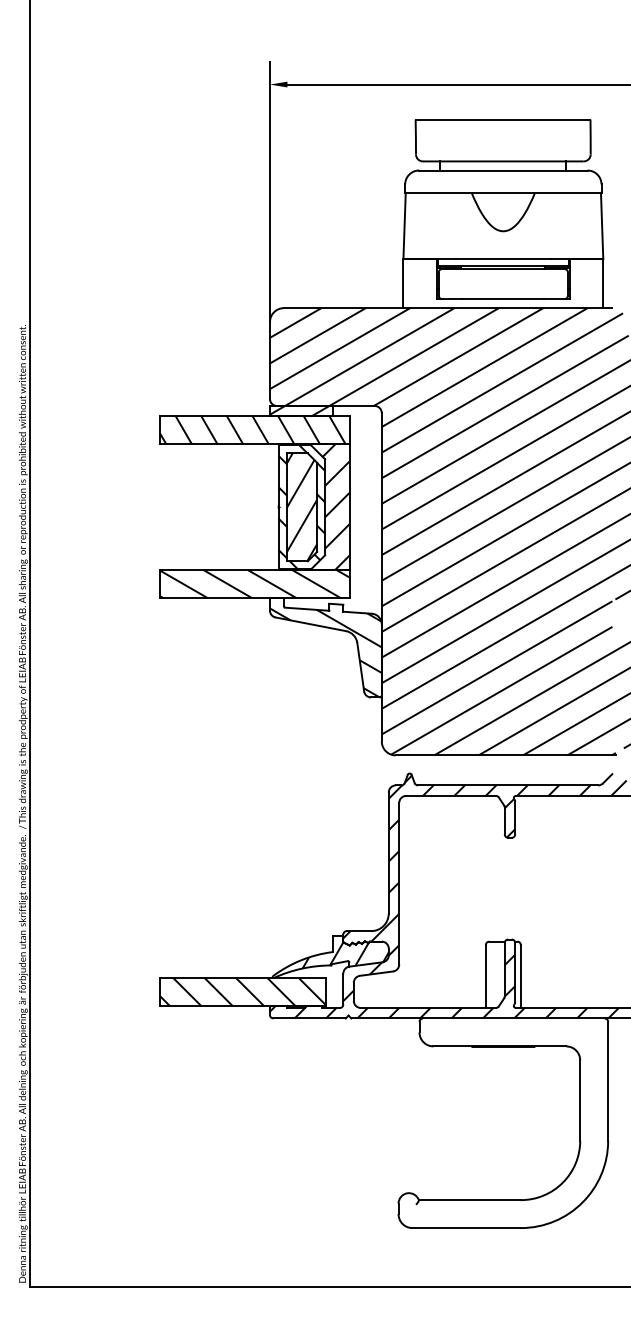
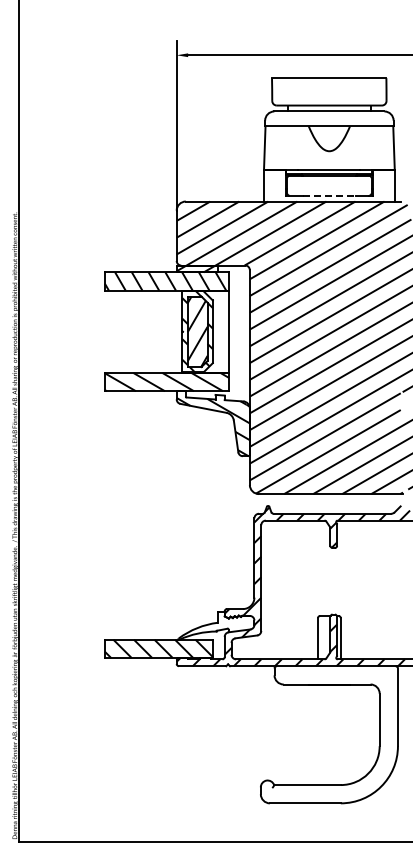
line: (503, 298) -> (329, 195), solid -> dashed
hatch: (326, 506) -> (213, 331), removed
hatch: (344, 956) -> (225, 625), removed

